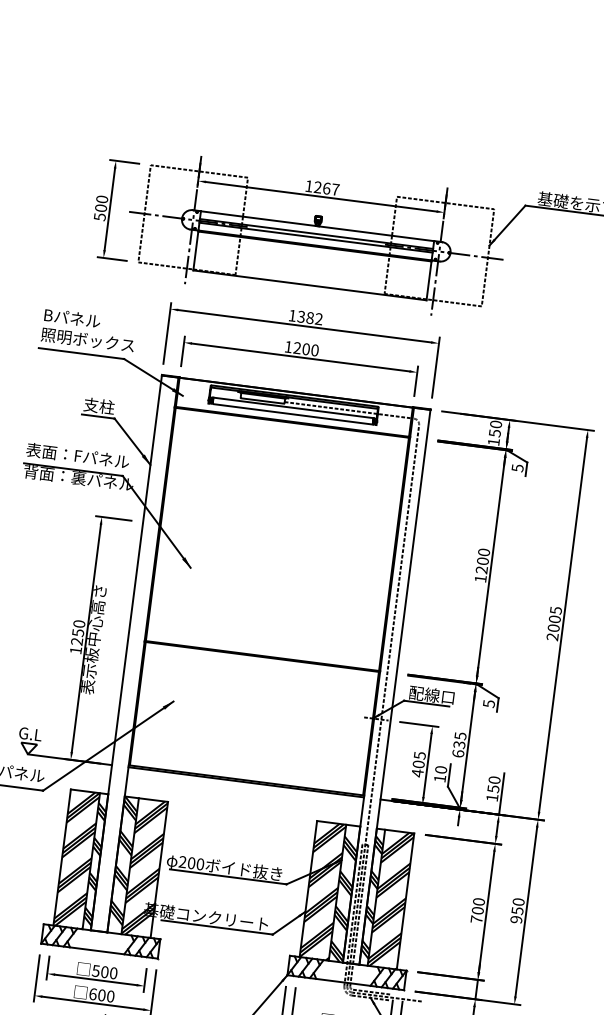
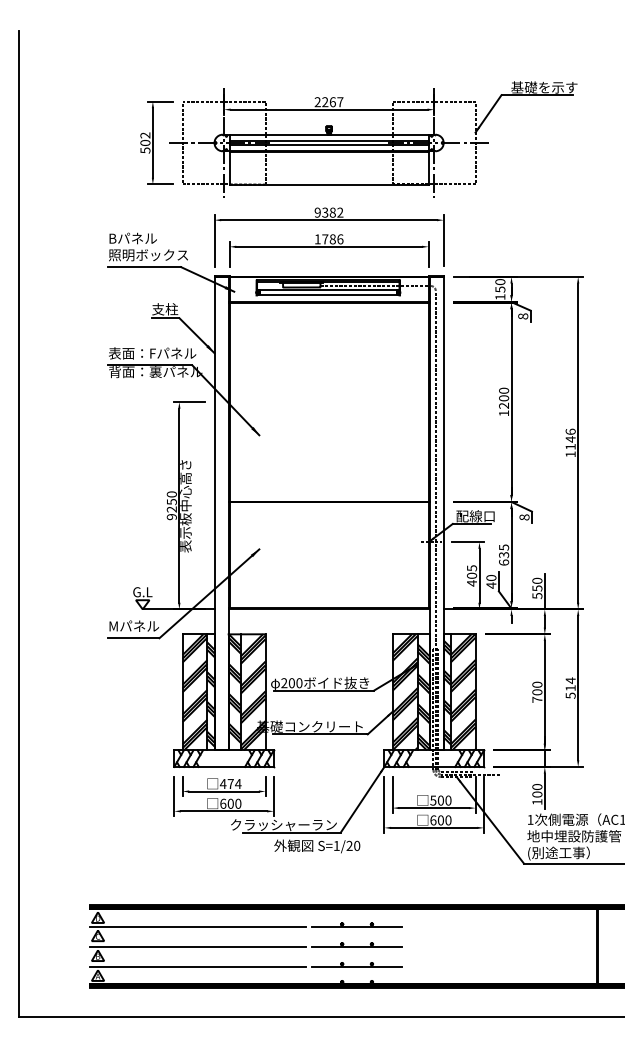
text: (308, 185) -> (317, 101), 1267 -> 2267
text: (102, 199) -> (145, 135), 500 -> 502
text: (292, 315) -> (317, 212), 1382 -> 9382
text: (305, 349) -> (332, 239), 1200 -> 1786
text: (518, 468) -> (523, 316), 5 -> 8
text: (554, 622) -> (570, 442), 2005 -> 1146
text: (75, 650) -> (171, 517), 1250 -> 9250
text: (489, 703) -> (524, 517), 5 -> 8
text: (440, 778) -> (491, 585), 10 -> 40
text: (492, 798) -> (537, 596), 150 -> 550
text: (517, 910) -> (570, 687), 950 -> 514
text: (104, 972) -> (230, 784), 500 -> 474

